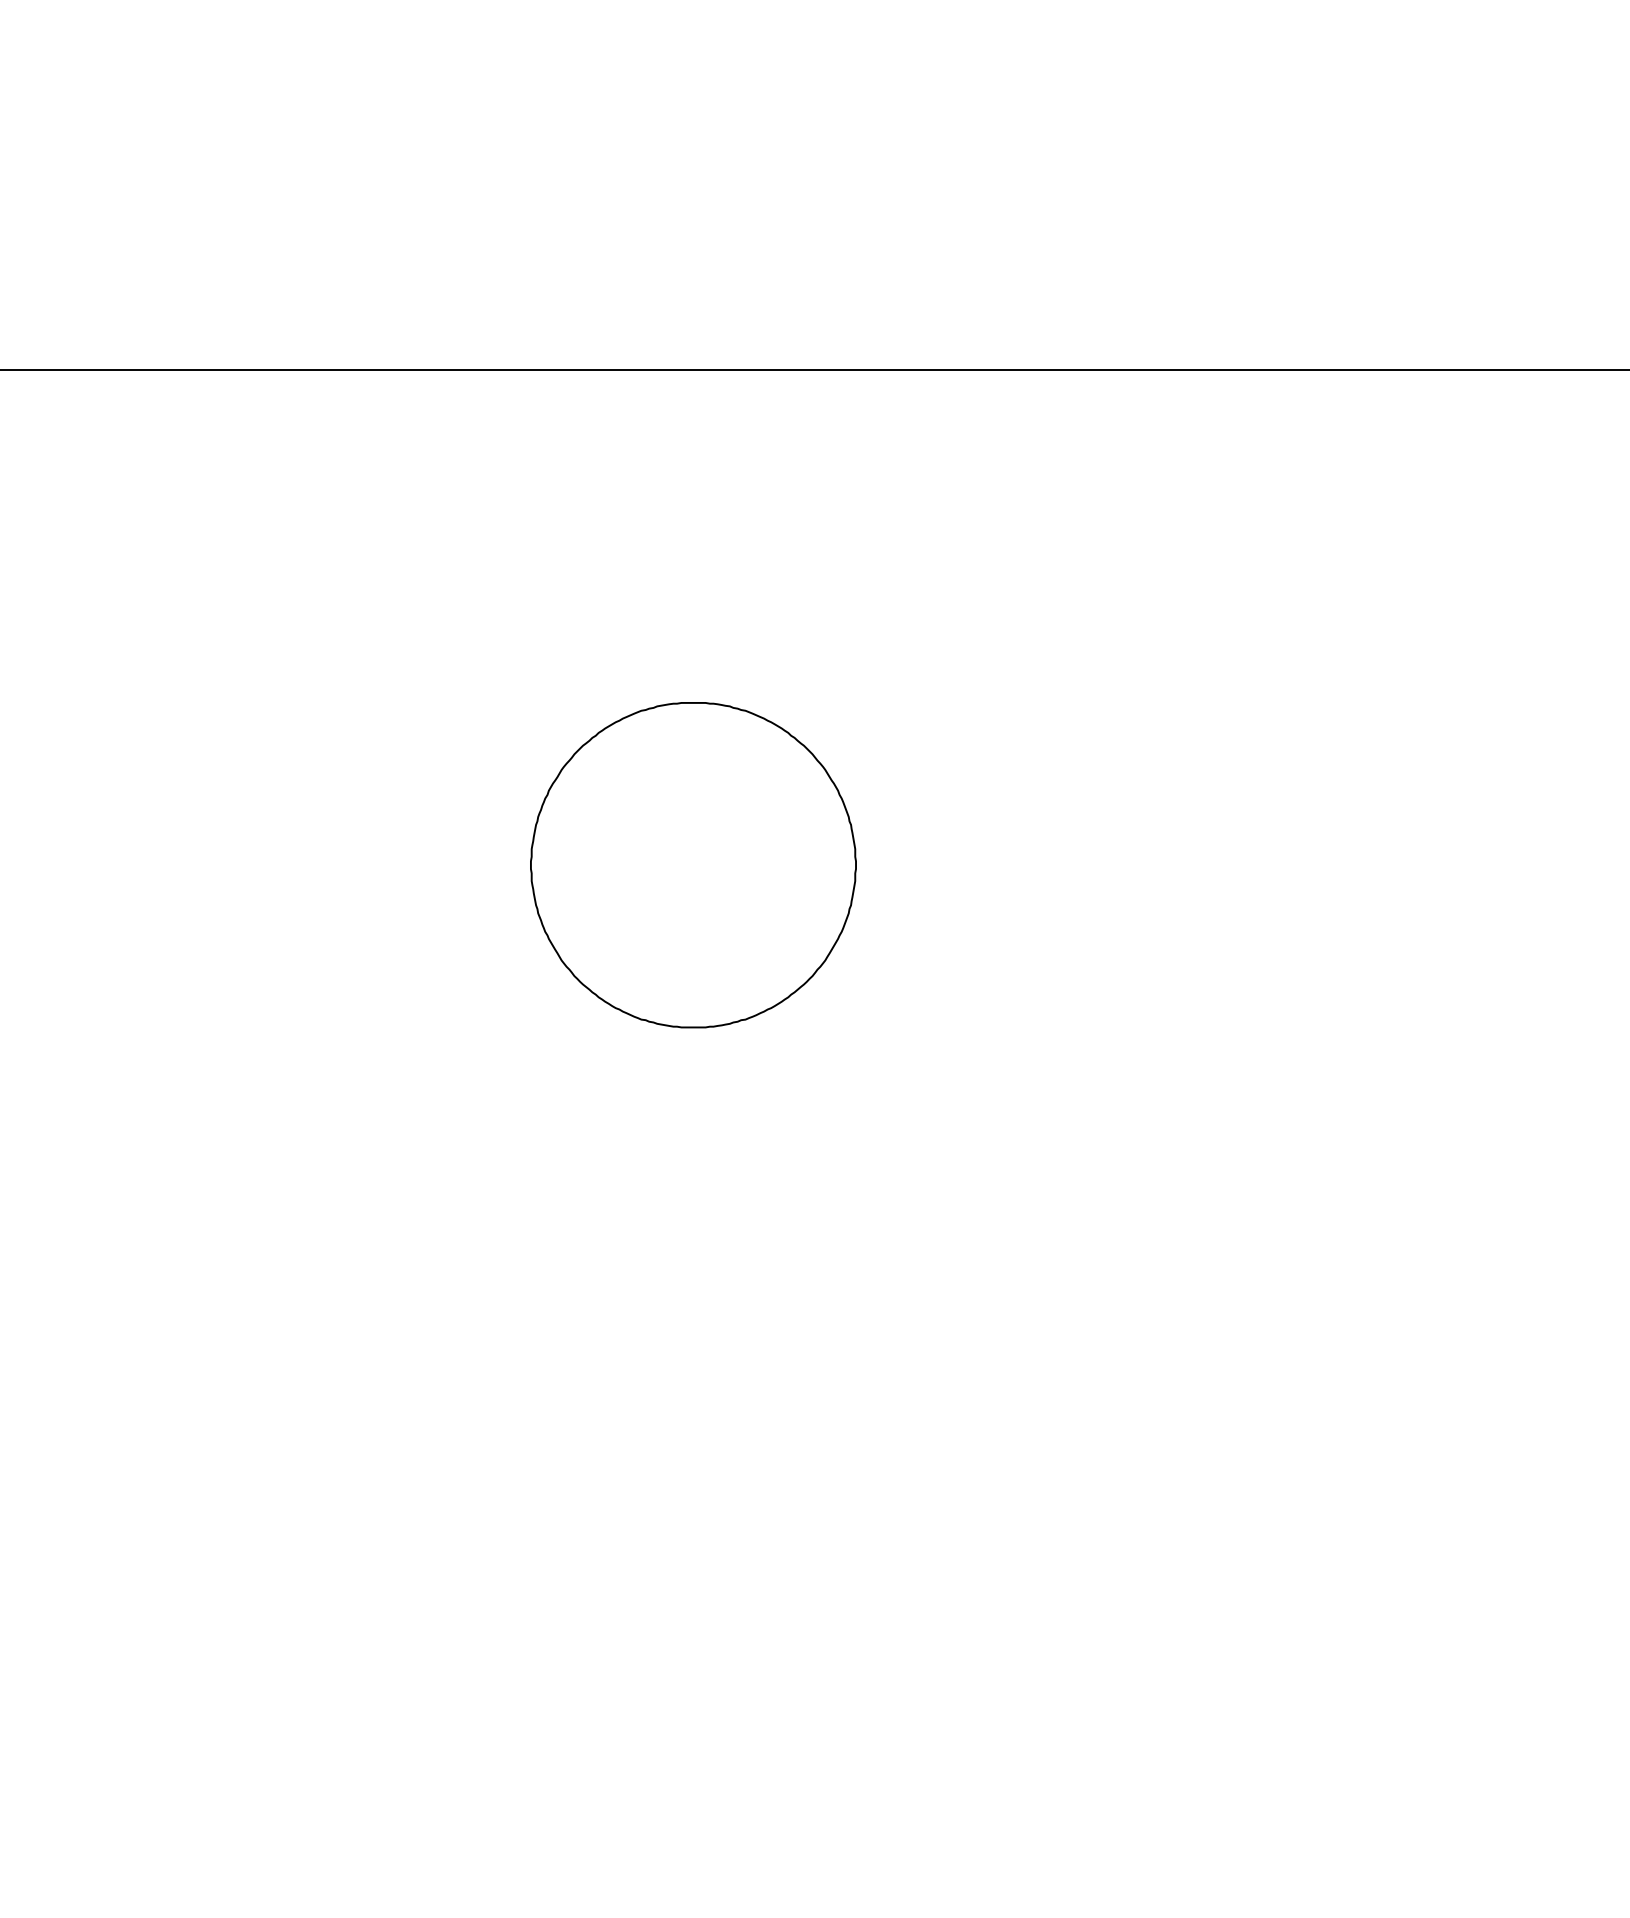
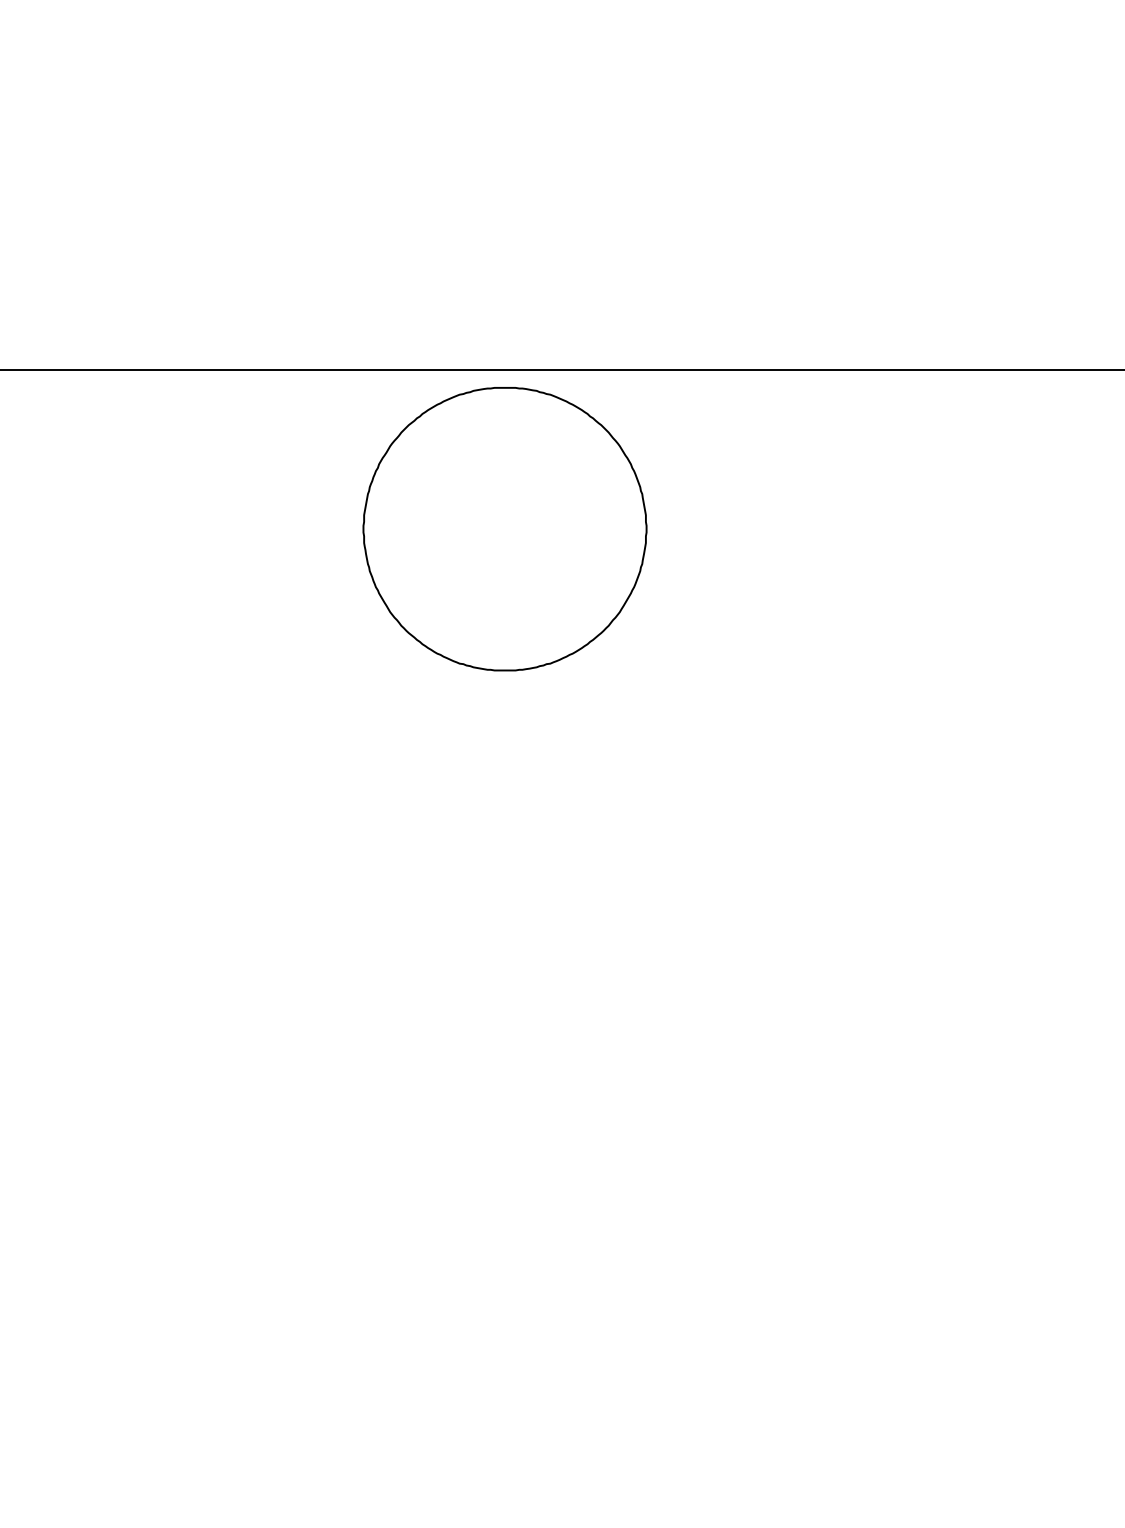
part: (693, 865) -> (505, 529), moved

